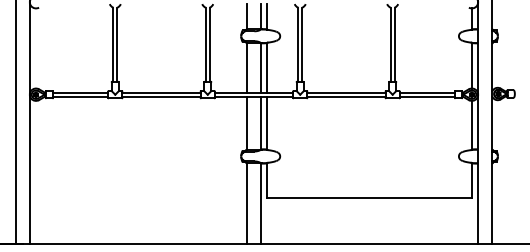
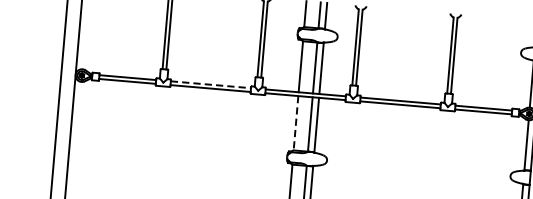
line: (162, 92) -> (211, 84), solid -> dashed
line: (247, 123) -> (296, 123), solid -> dashed

